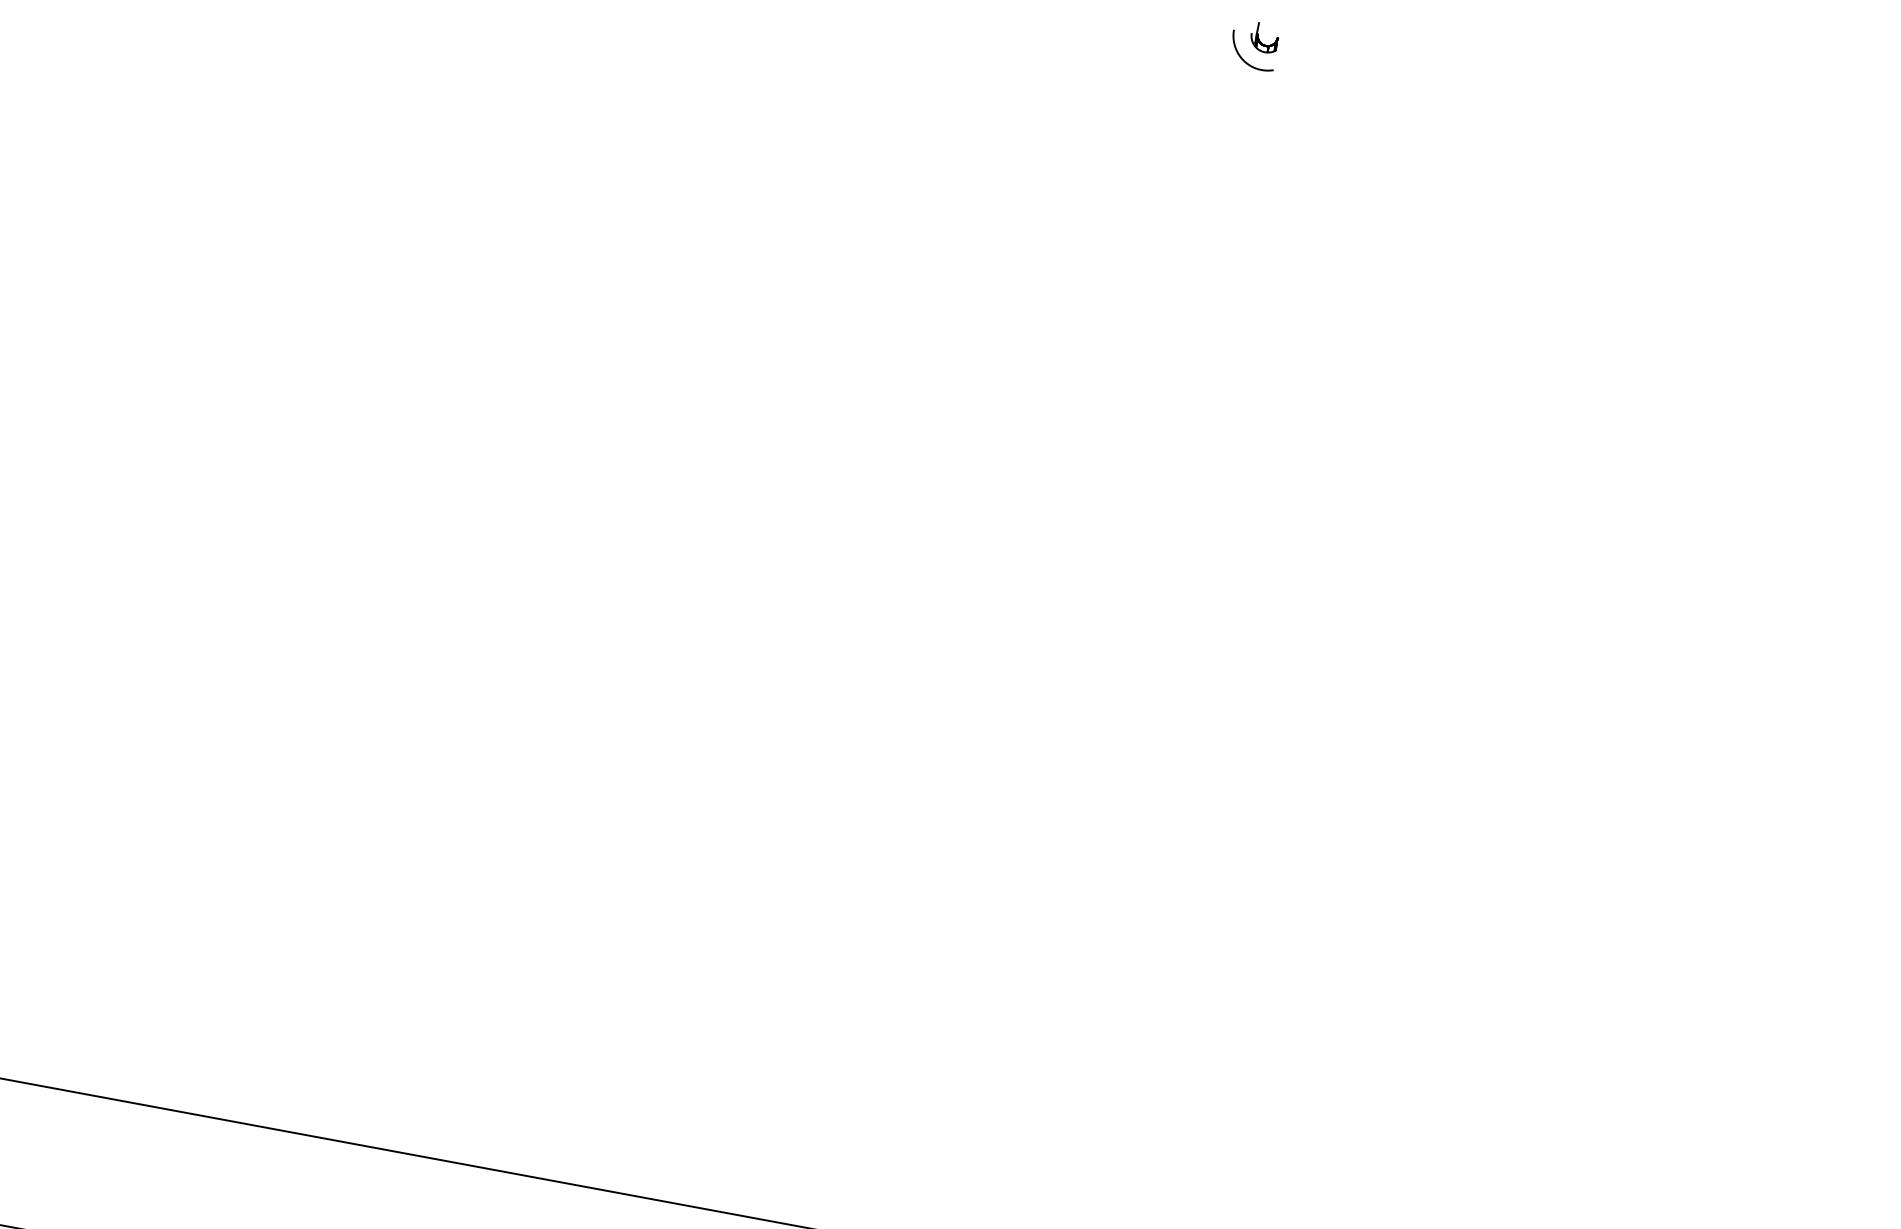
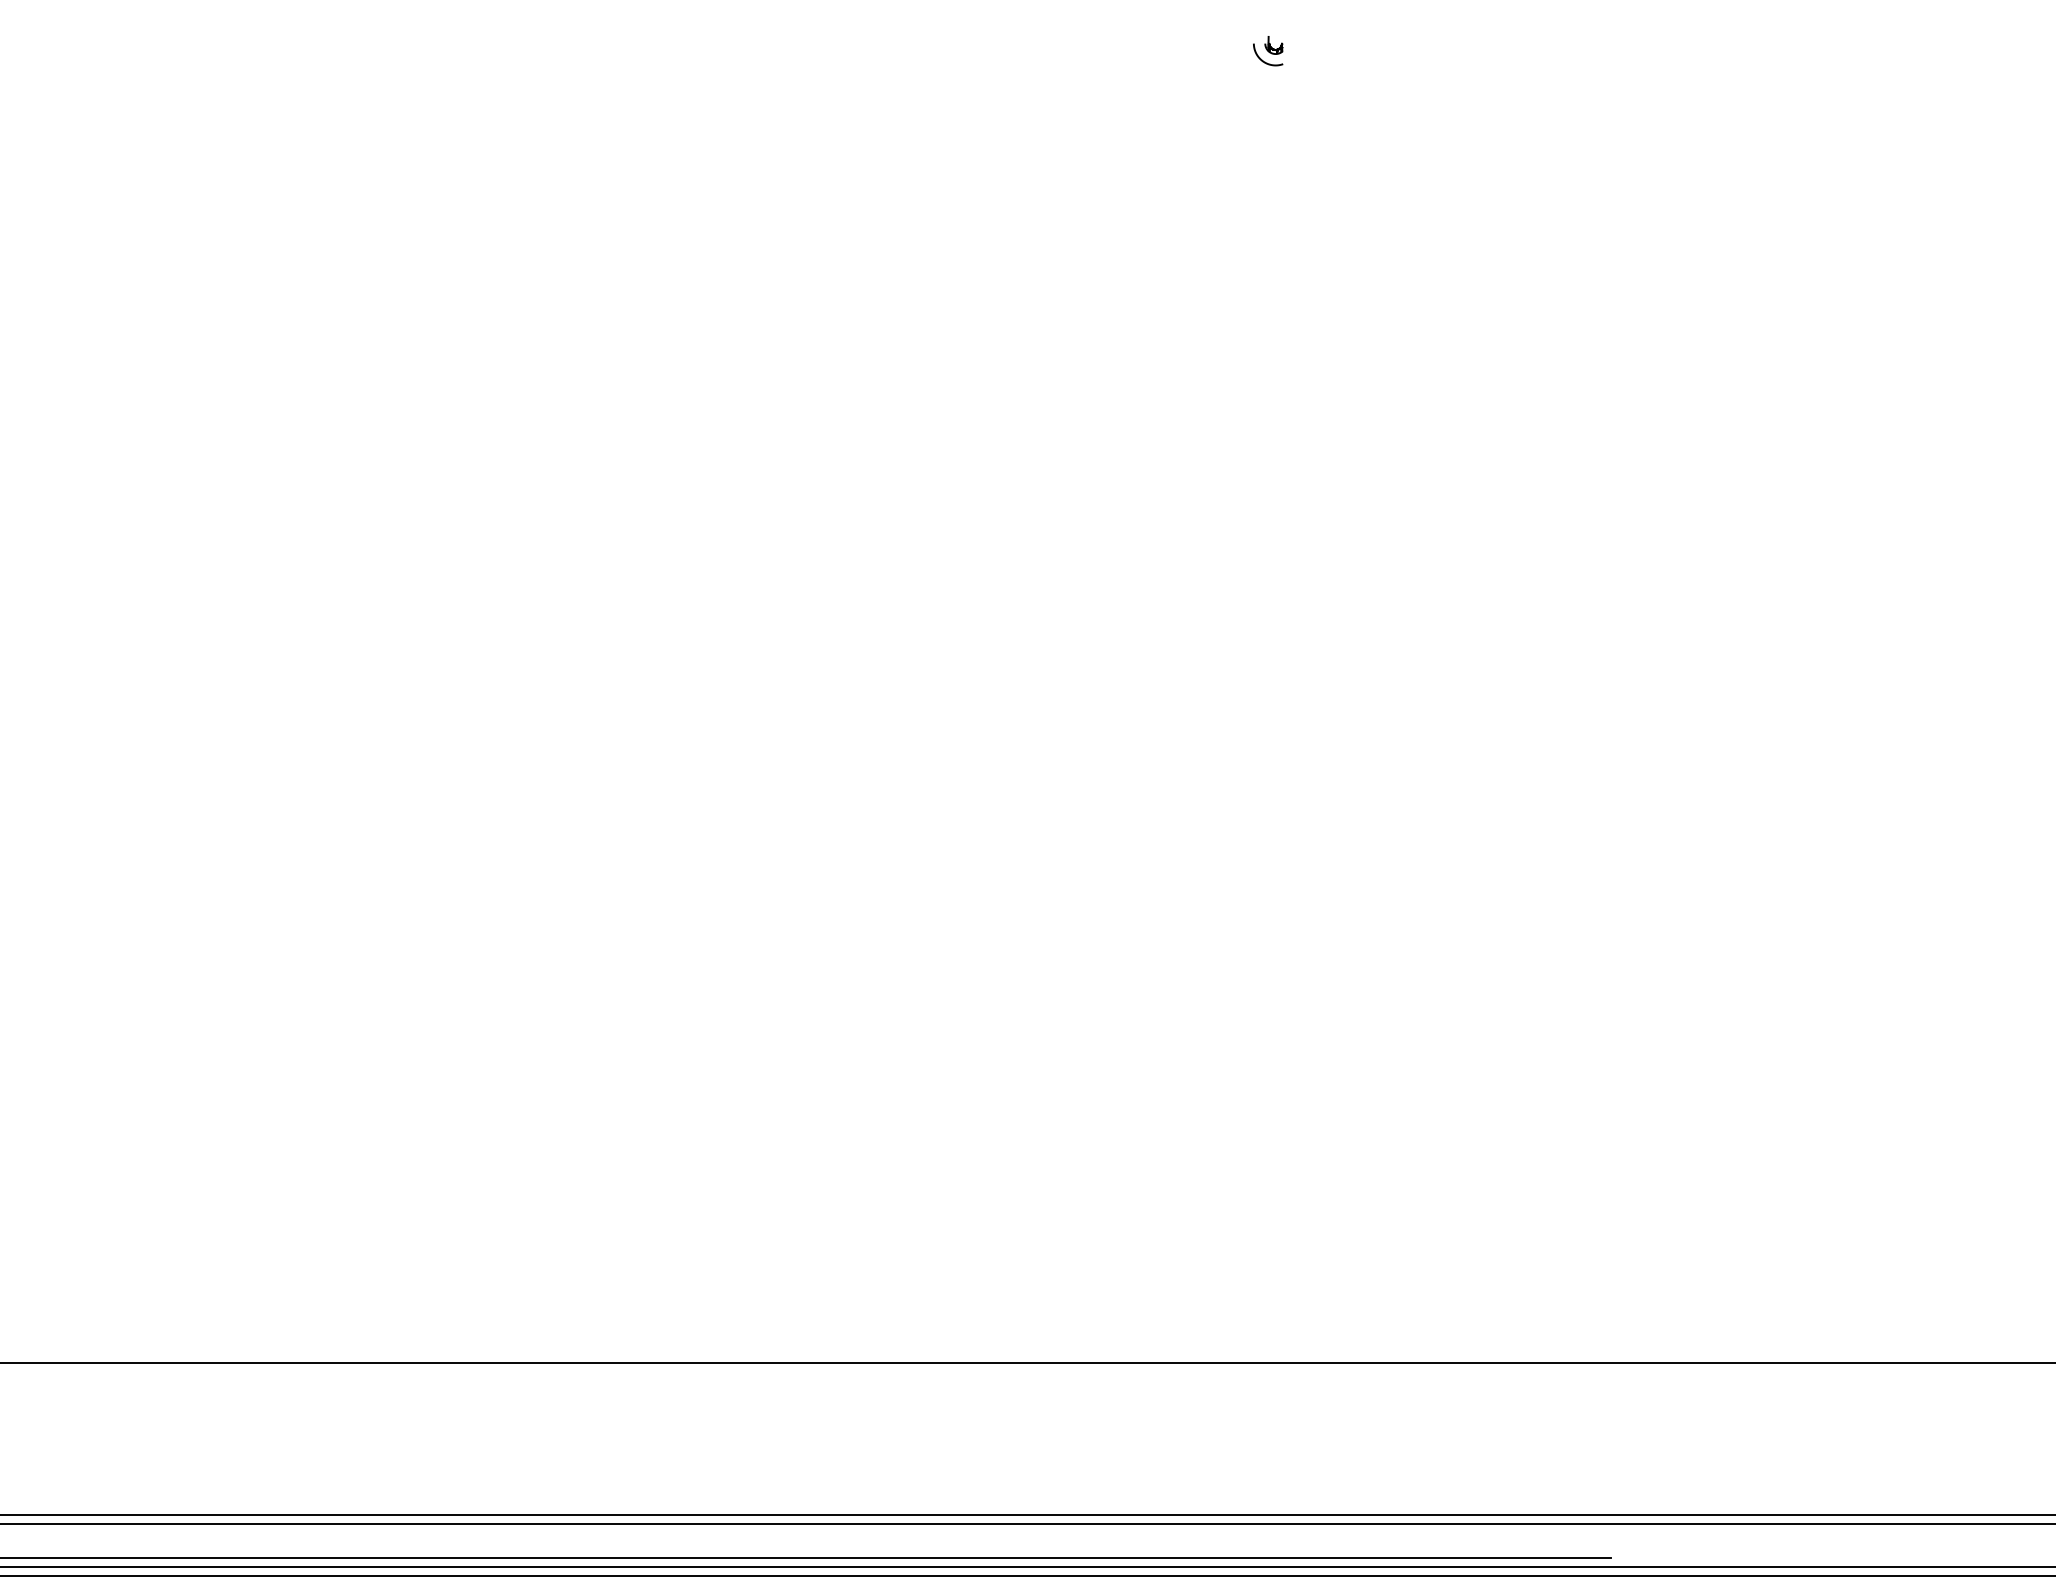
part: (1254, 45) -> (1268, 50), size x0.6

